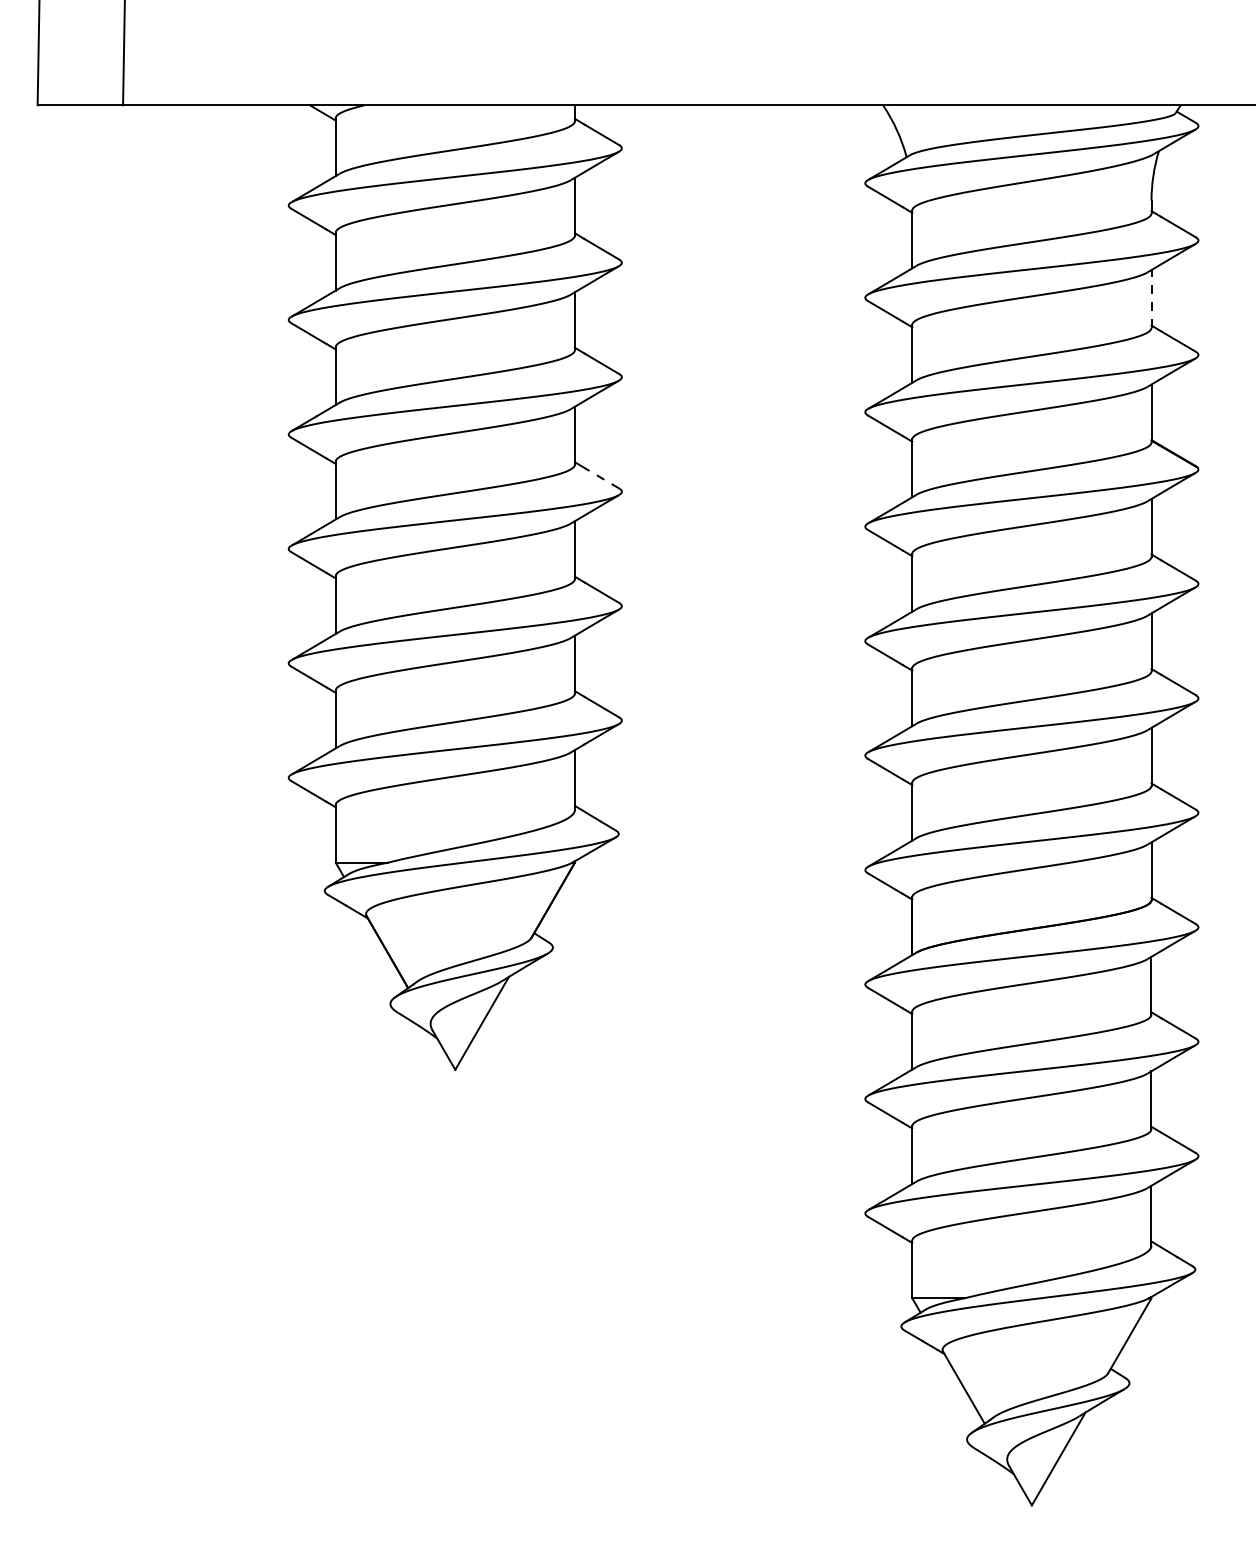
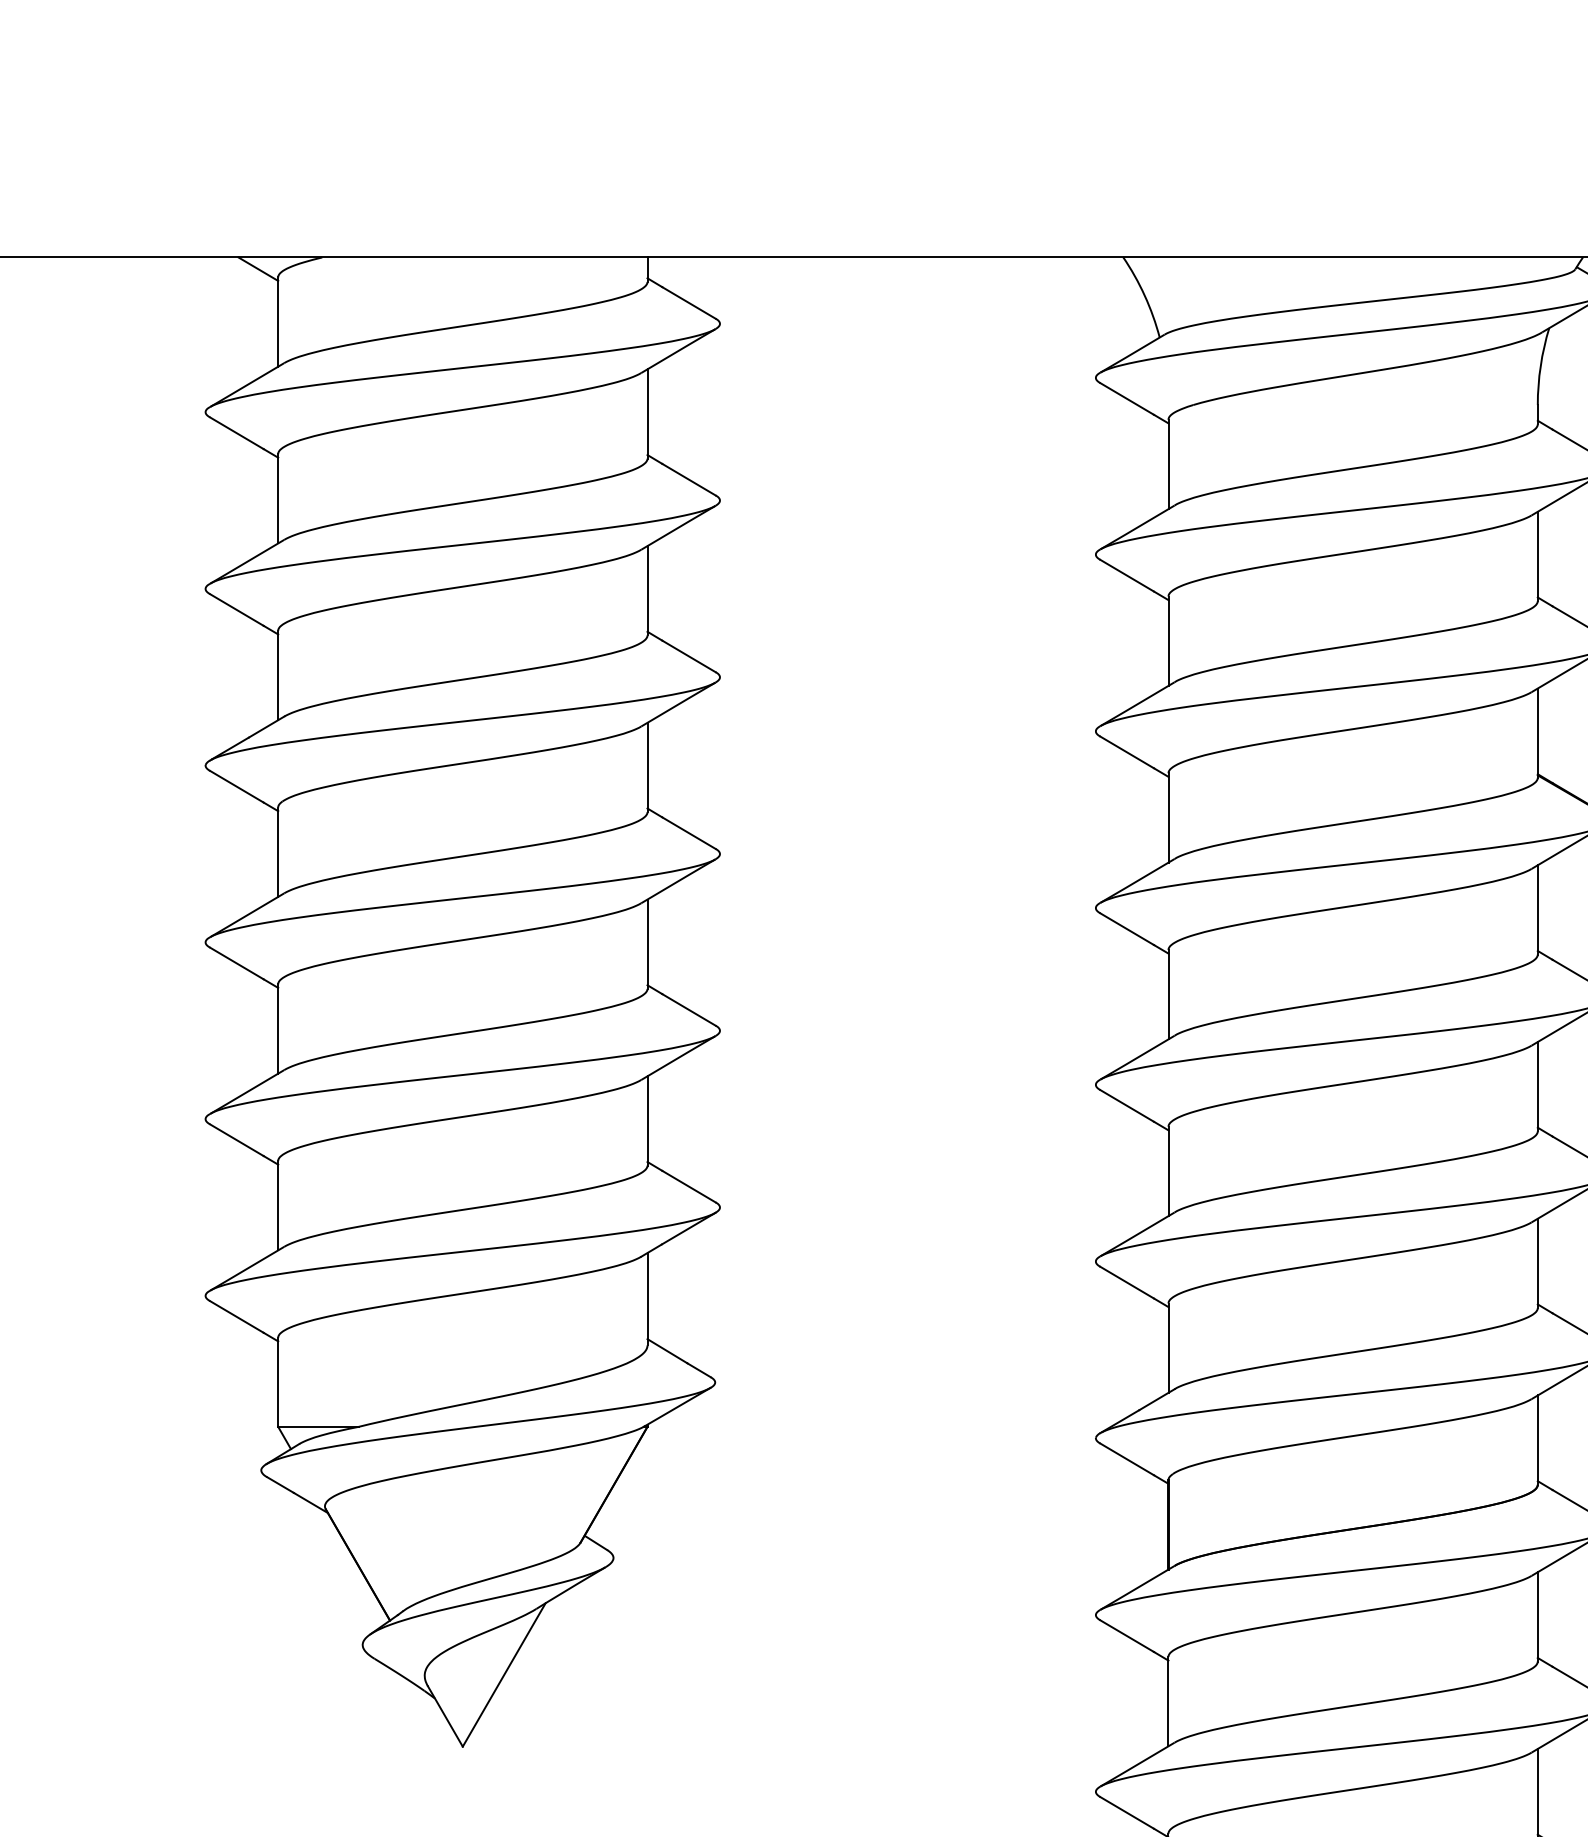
line: (1151, 299) -> (1537, 557), dashed -> solid
line: (601, 477) -> (688, 832), dashed -> solid

